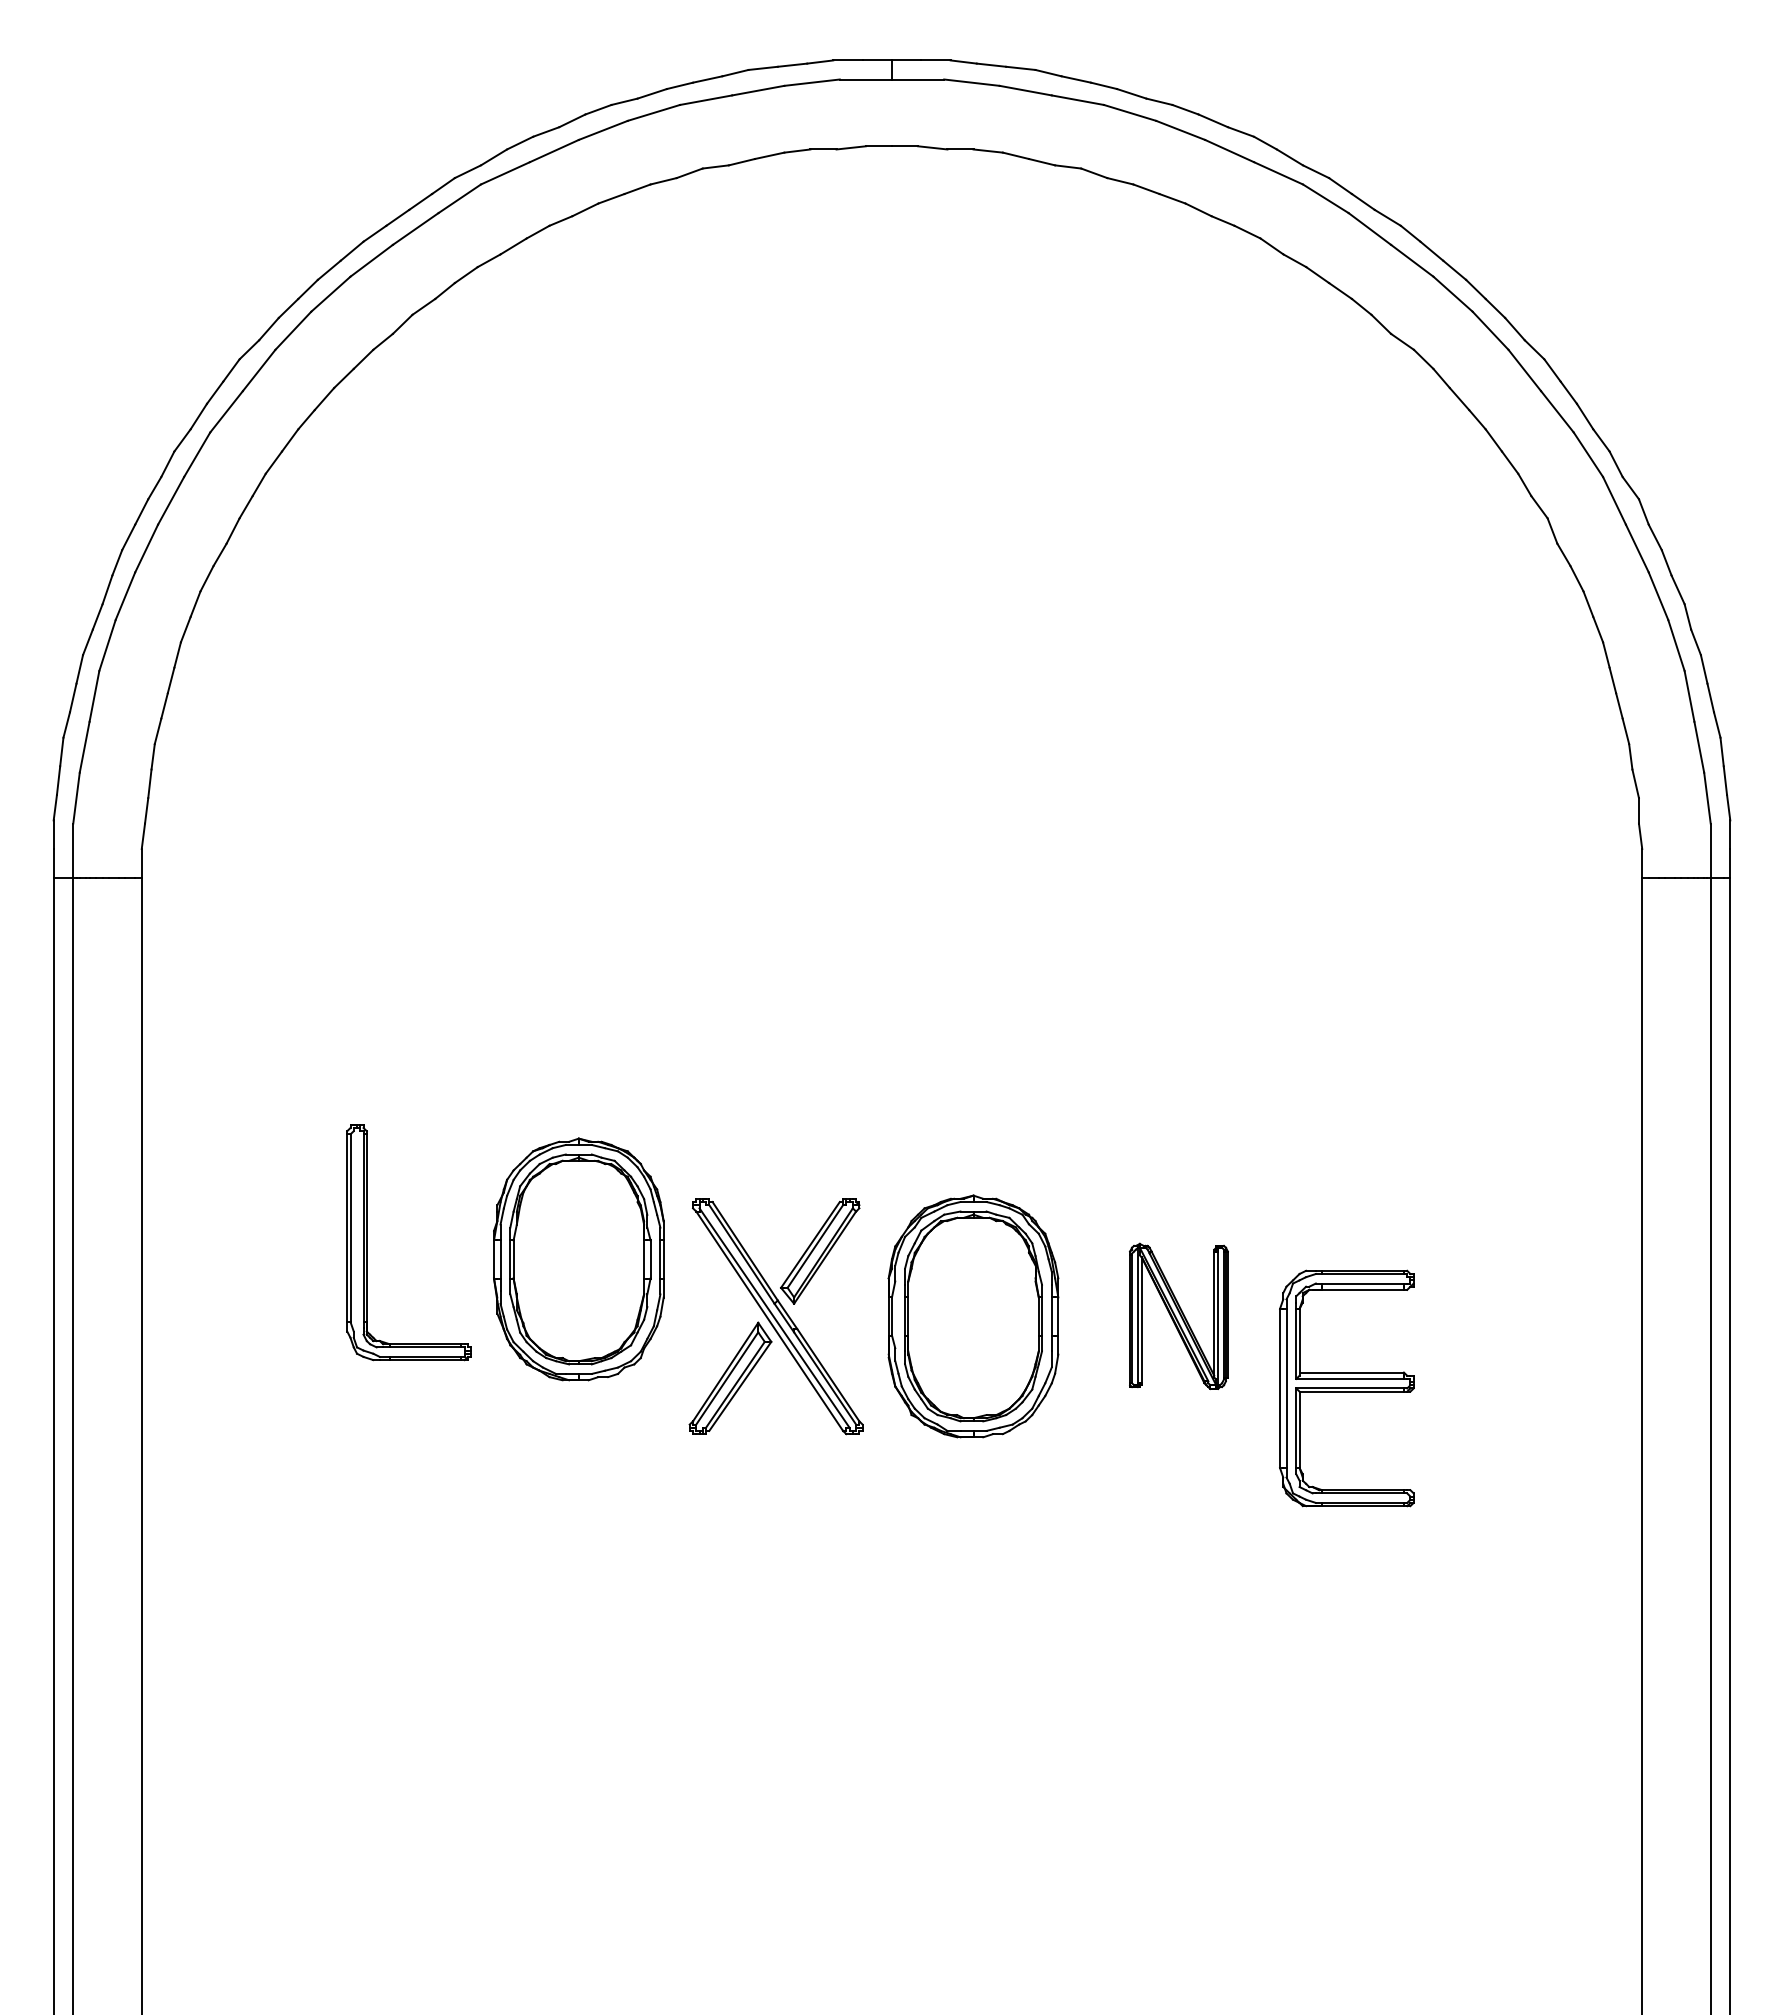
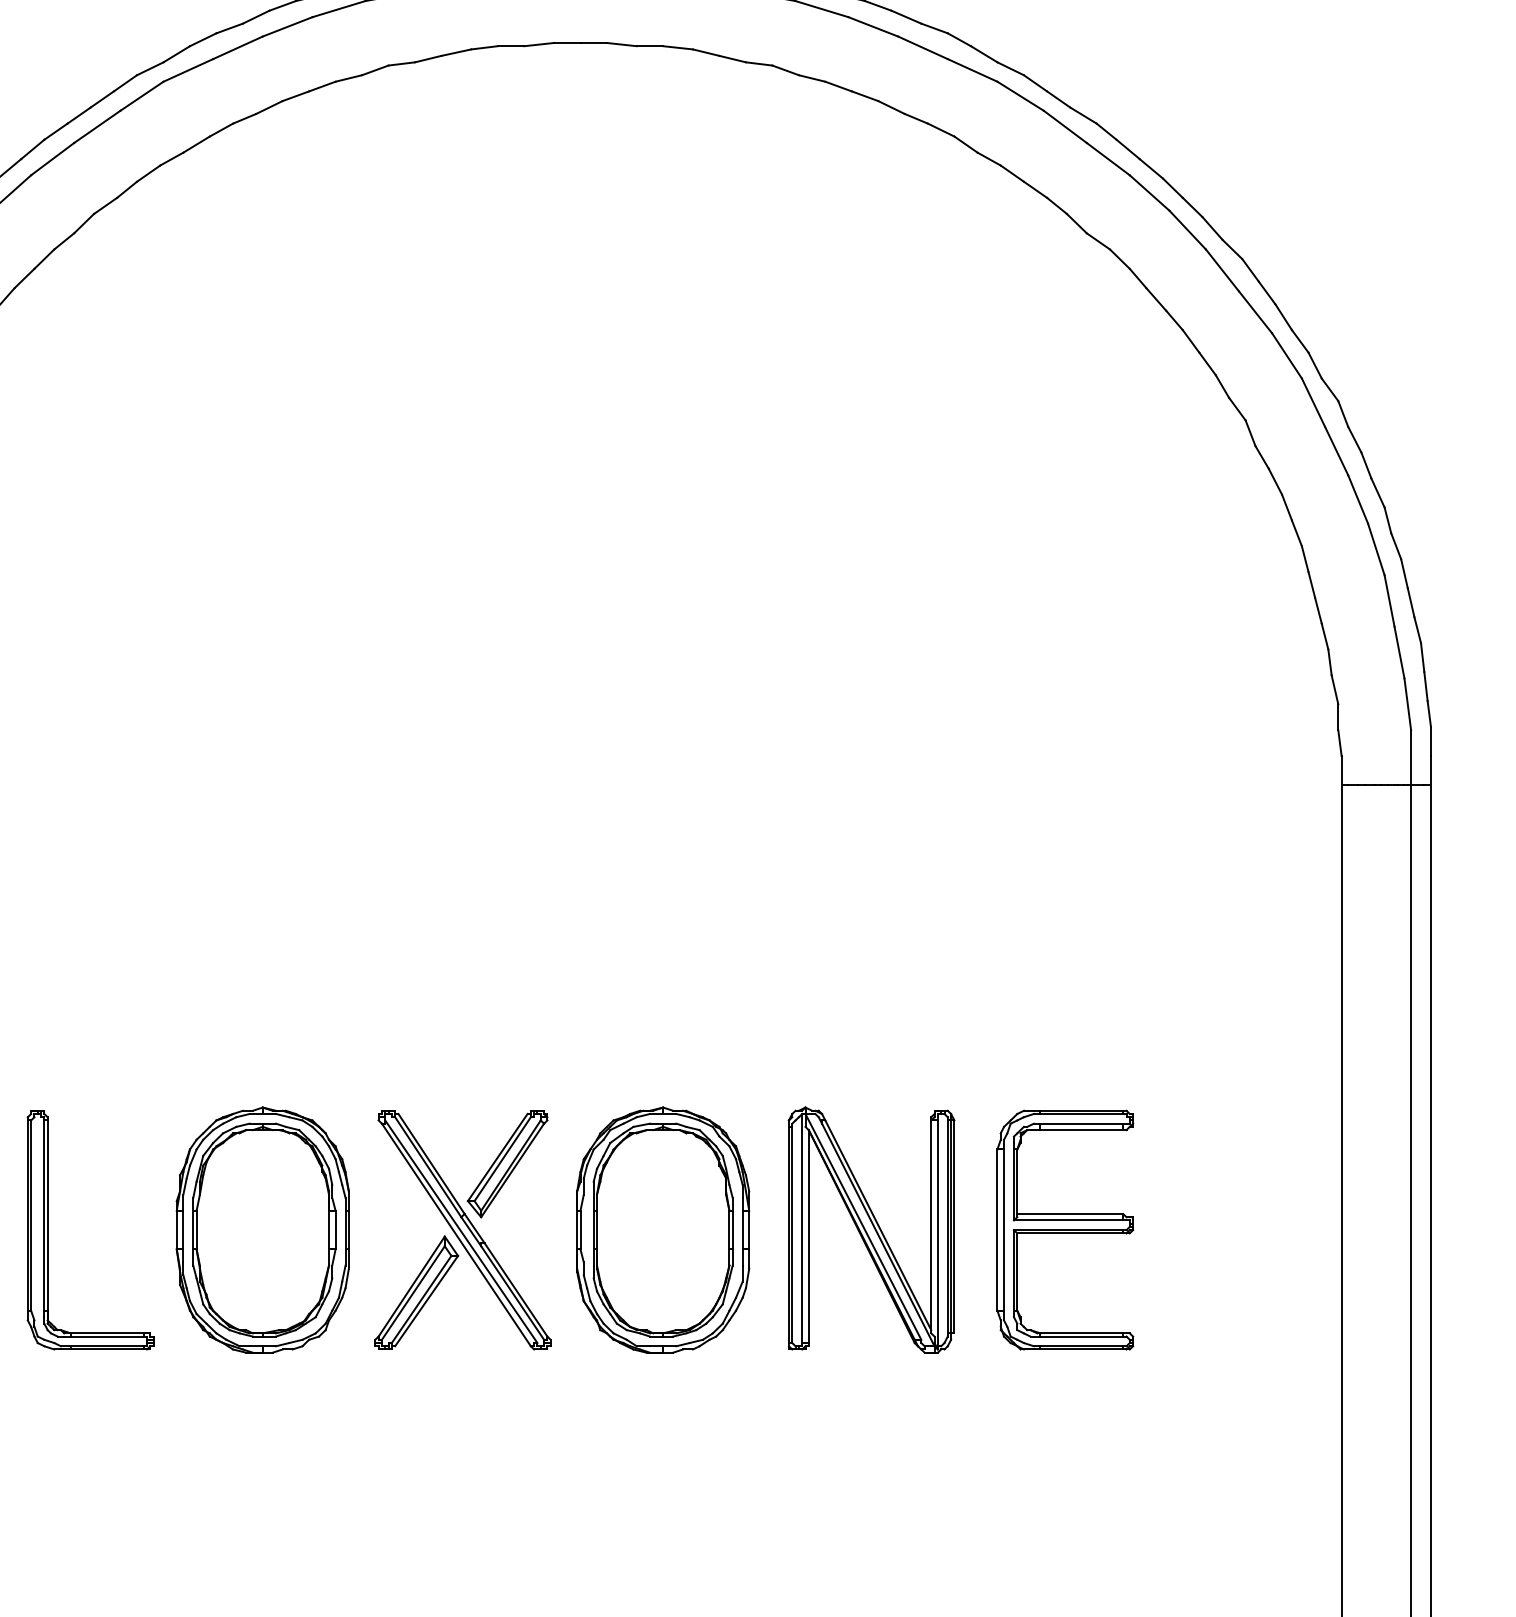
part: (367, 1242) -> (48, 1230), moved
part: (578, 1259) -> (262, 1230), moved
part: (1178, 1316) -> (871, 1230), size x1.67
part: (1346, 1388) -> (1064, 1230), moved

